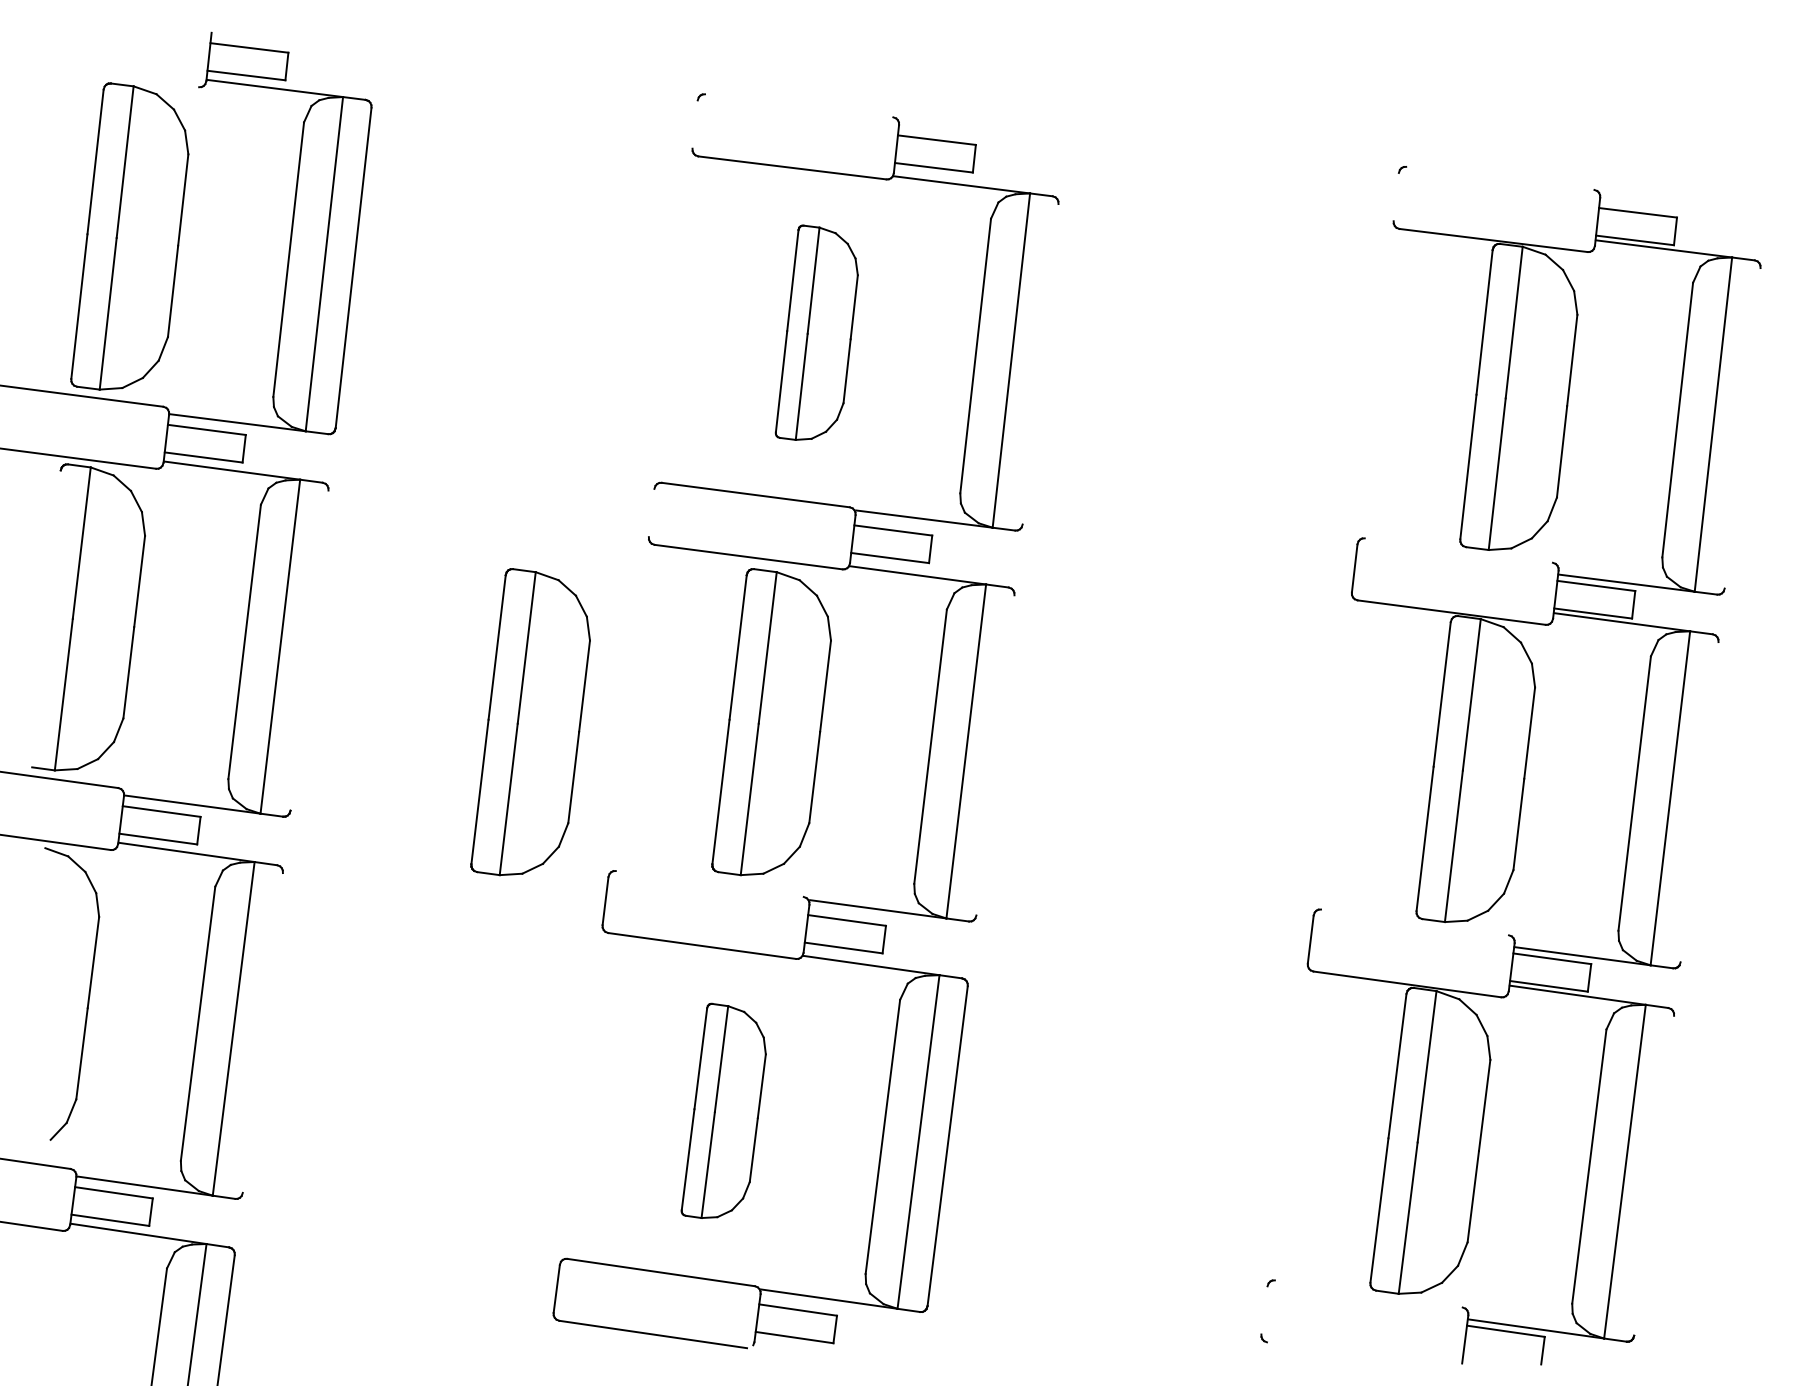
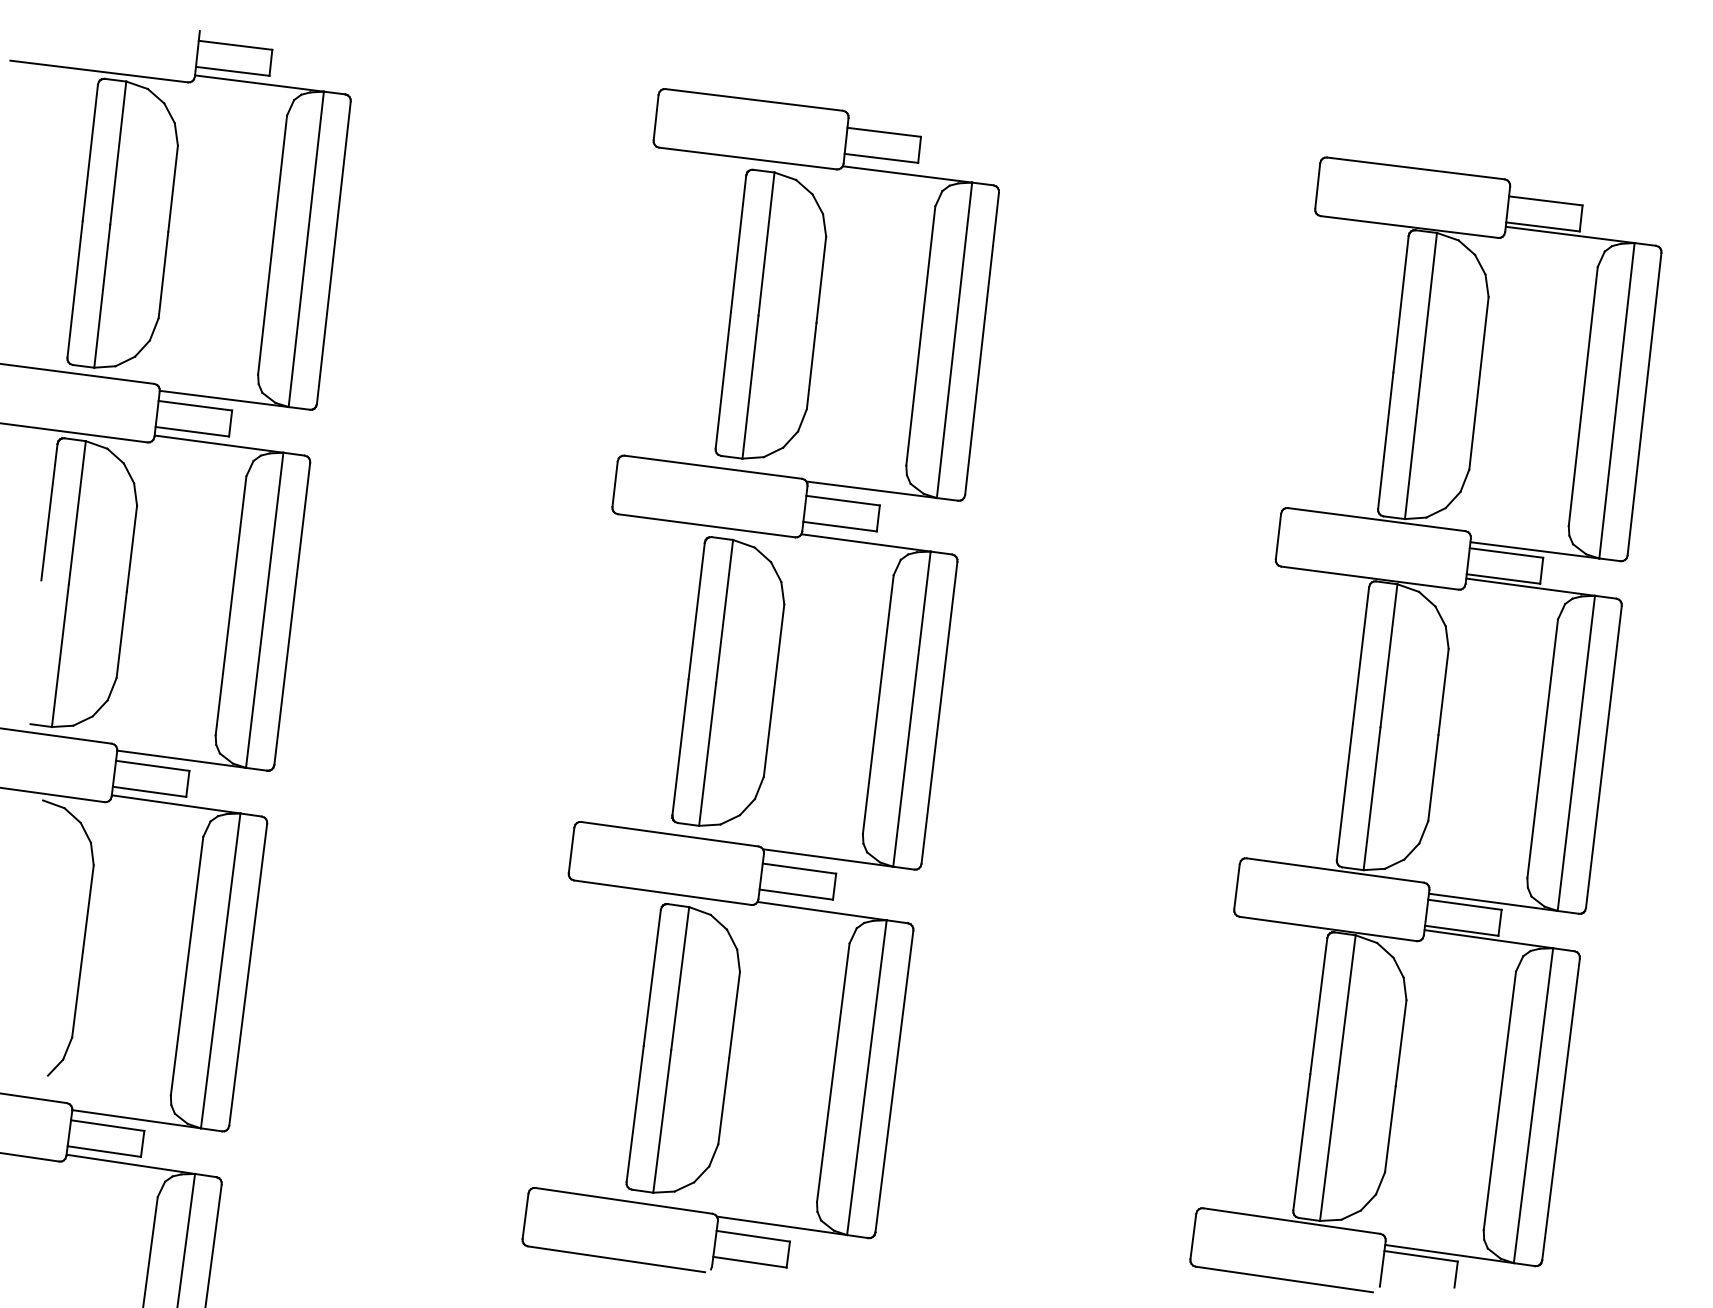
line: (104, 75) -> (98, 71), added
line: (799, 105) -> (754, 99), added
line: (694, 124) -> (655, 117), added
line: (1500, 177) -> (1416, 167), added
line: (1395, 196) -> (1316, 185), added
part: (816, 332) -> (770, 313), size x1.43
line: (1040, 364) -> (981, 344), added
line: (1742, 428) -> (1644, 404), added
line: (651, 512) -> (614, 483), added
line: (51, 542) -> (48, 511), added
line: (1458, 550) -> (1376, 519), added
line: (309, 650) -> (292, 613), added
part: (530, 722) -> (500, 681), removed
line: (995, 755) -> (939, 712), added
line: (1699, 802) -> (1603, 757), added
line: (709, 883) -> (669, 833), added
line: (1415, 922) -> (1335, 870), added
line: (262, 1032) -> (247, 974), added
part: (723, 1110) -> (682, 1047), size x1.43
line: (1654, 1175) -> (1561, 1109), added
line: (1368, 1293) -> (1291, 1220), added
line: (1264, 1310) -> (1193, 1236), added
line: (1360, 1355) -> (1283, 1279), added

